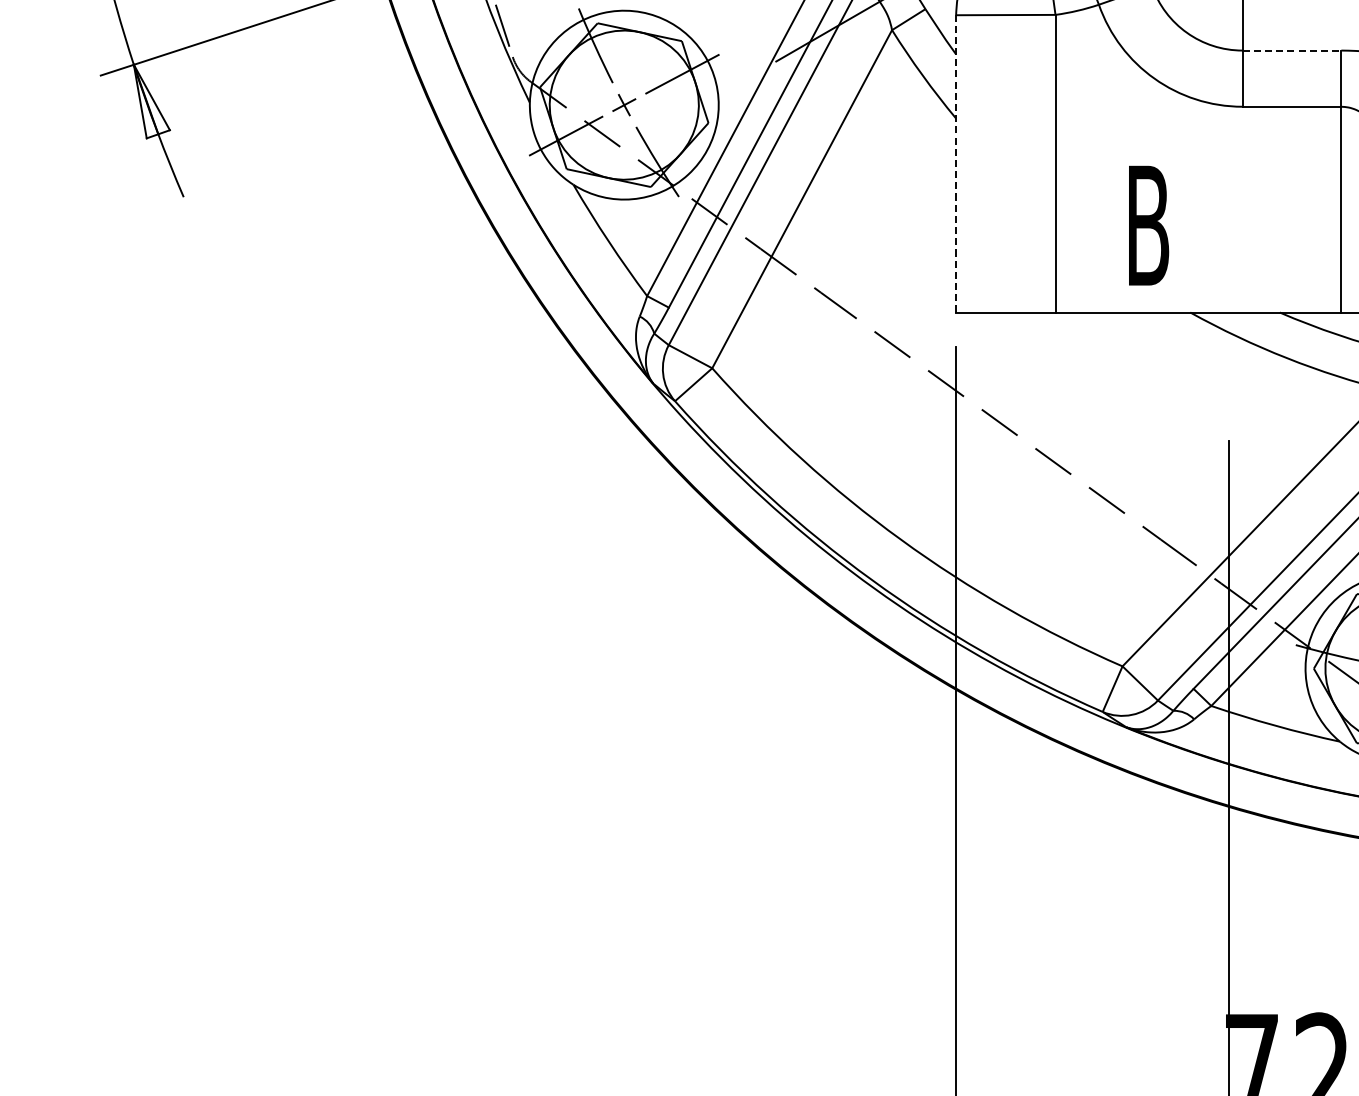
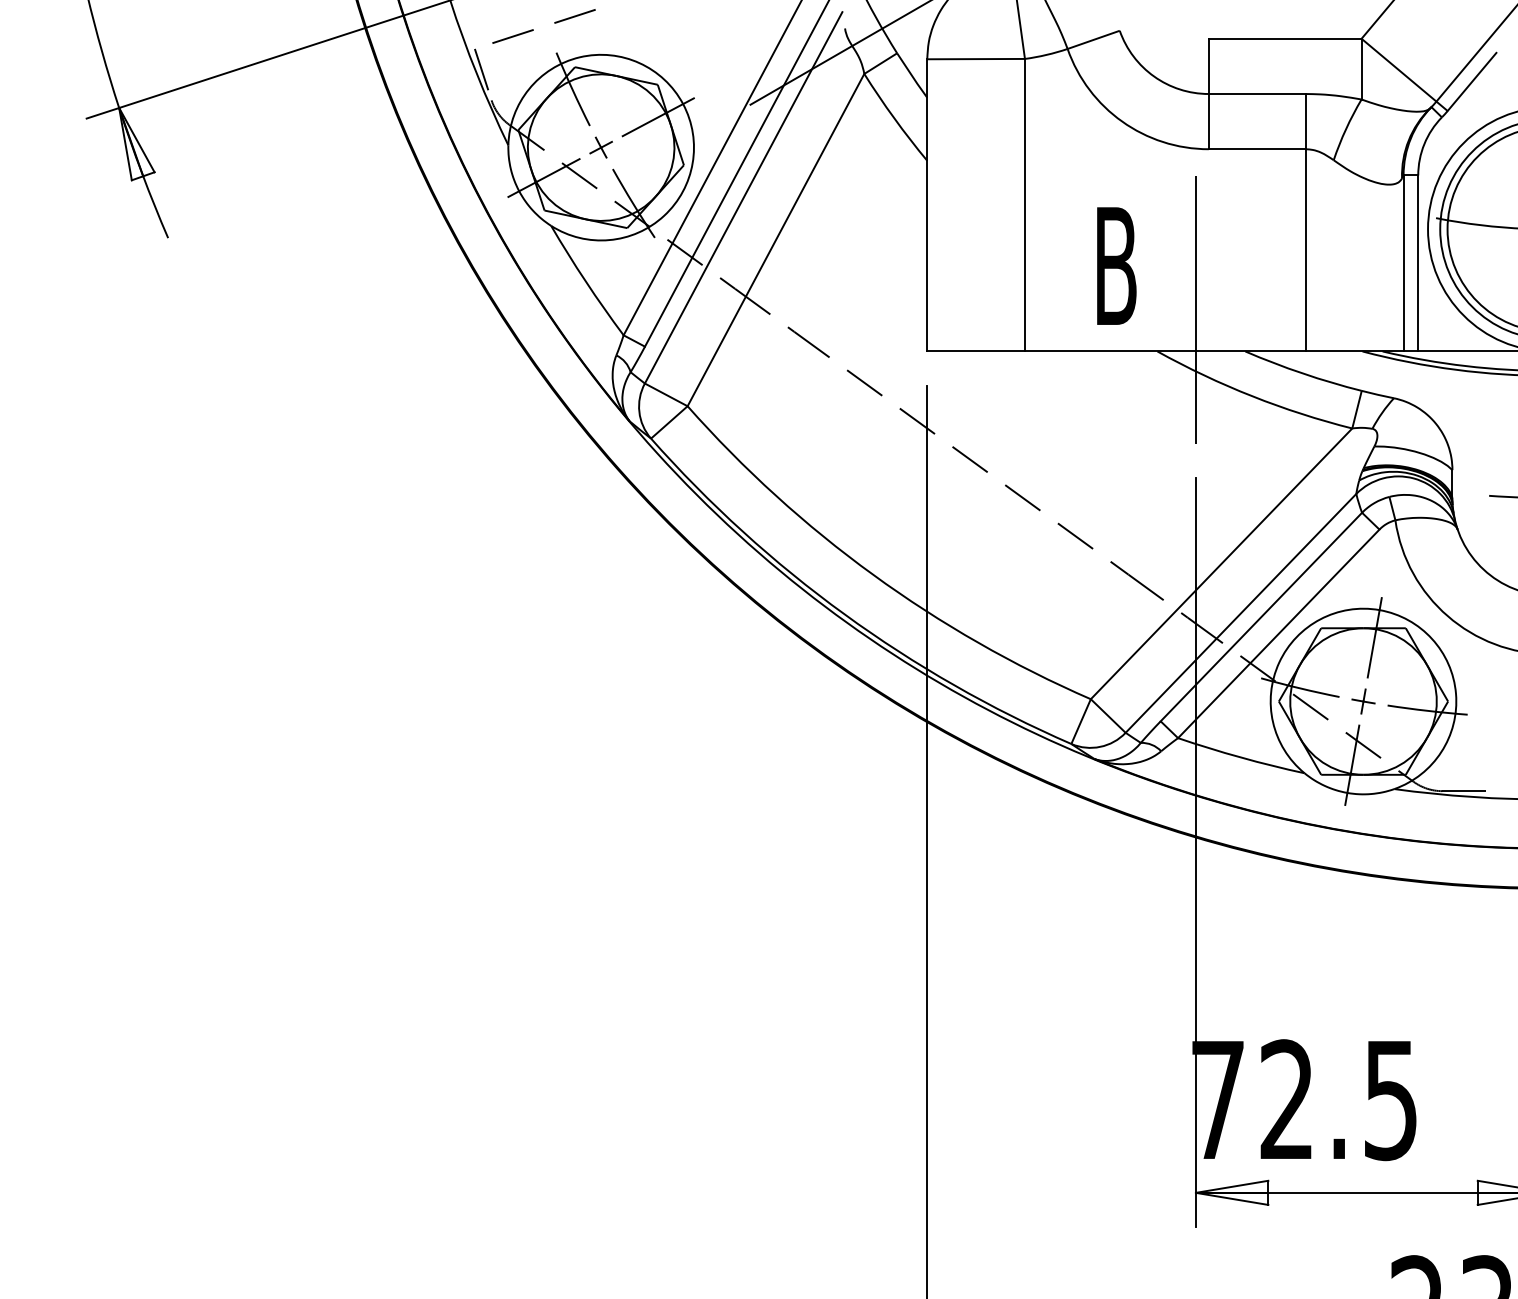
line: (1292, 51) -> (1257, 94), dashed -> solid
line: (956, 162) -> (927, 204), dashed -> solid
line: (1229, 269) -> (1195, 309), added

